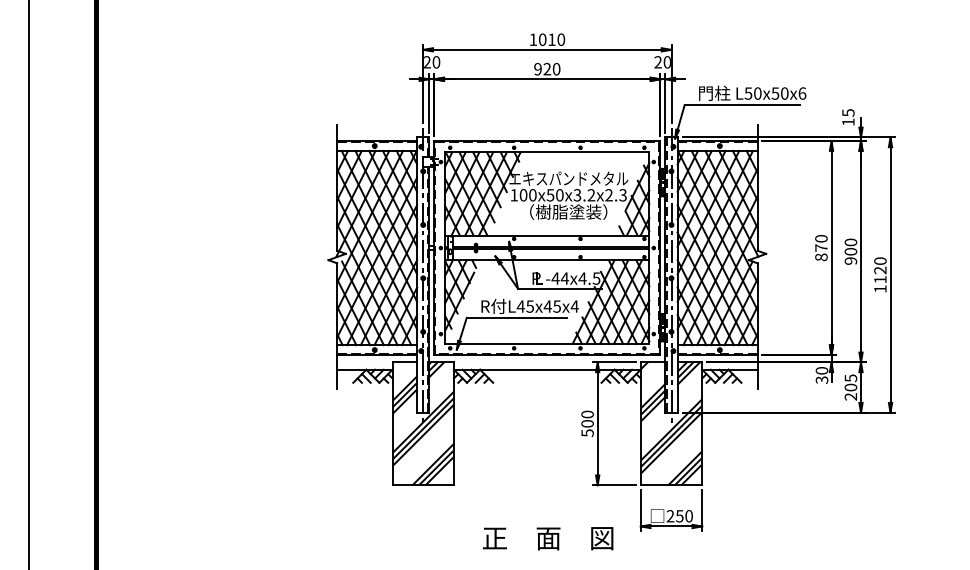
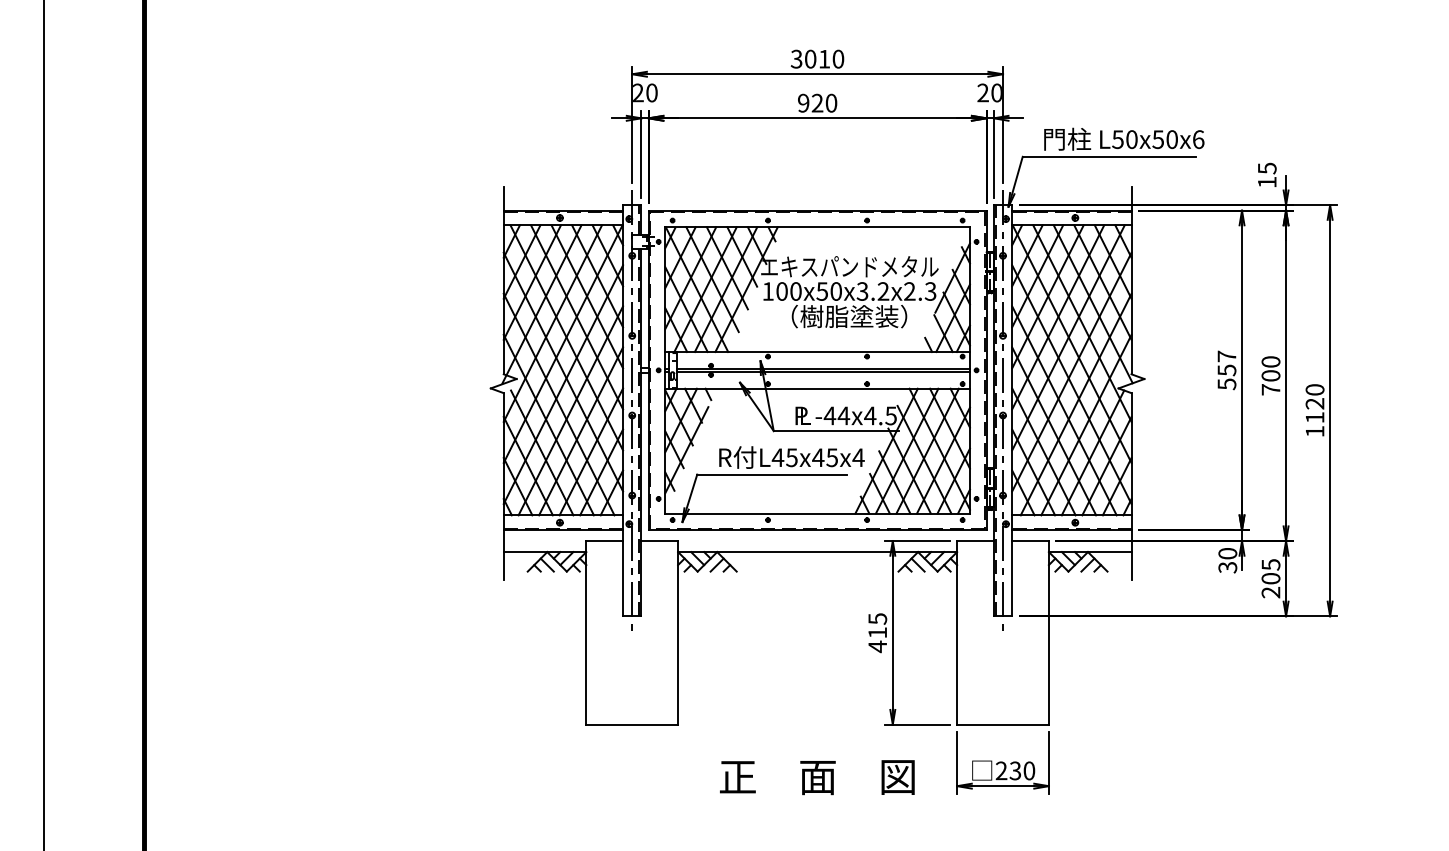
text: (533, 39) -> (796, 58), 1010 -> 3010
text: (821, 248) -> (1227, 370), 870 -> 557
text: (850, 260) -> (1270, 388), 900 -> 700
hatch: (422, 423) -> (631, 632), removed
text: (587, 423) -> (877, 632), 500 -> 415
hatch: (671, 423) -> (1003, 632), removed
text: (679, 515) -> (1014, 769), 250 -> 230
text: (548, 538) -> (817, 777), moved

